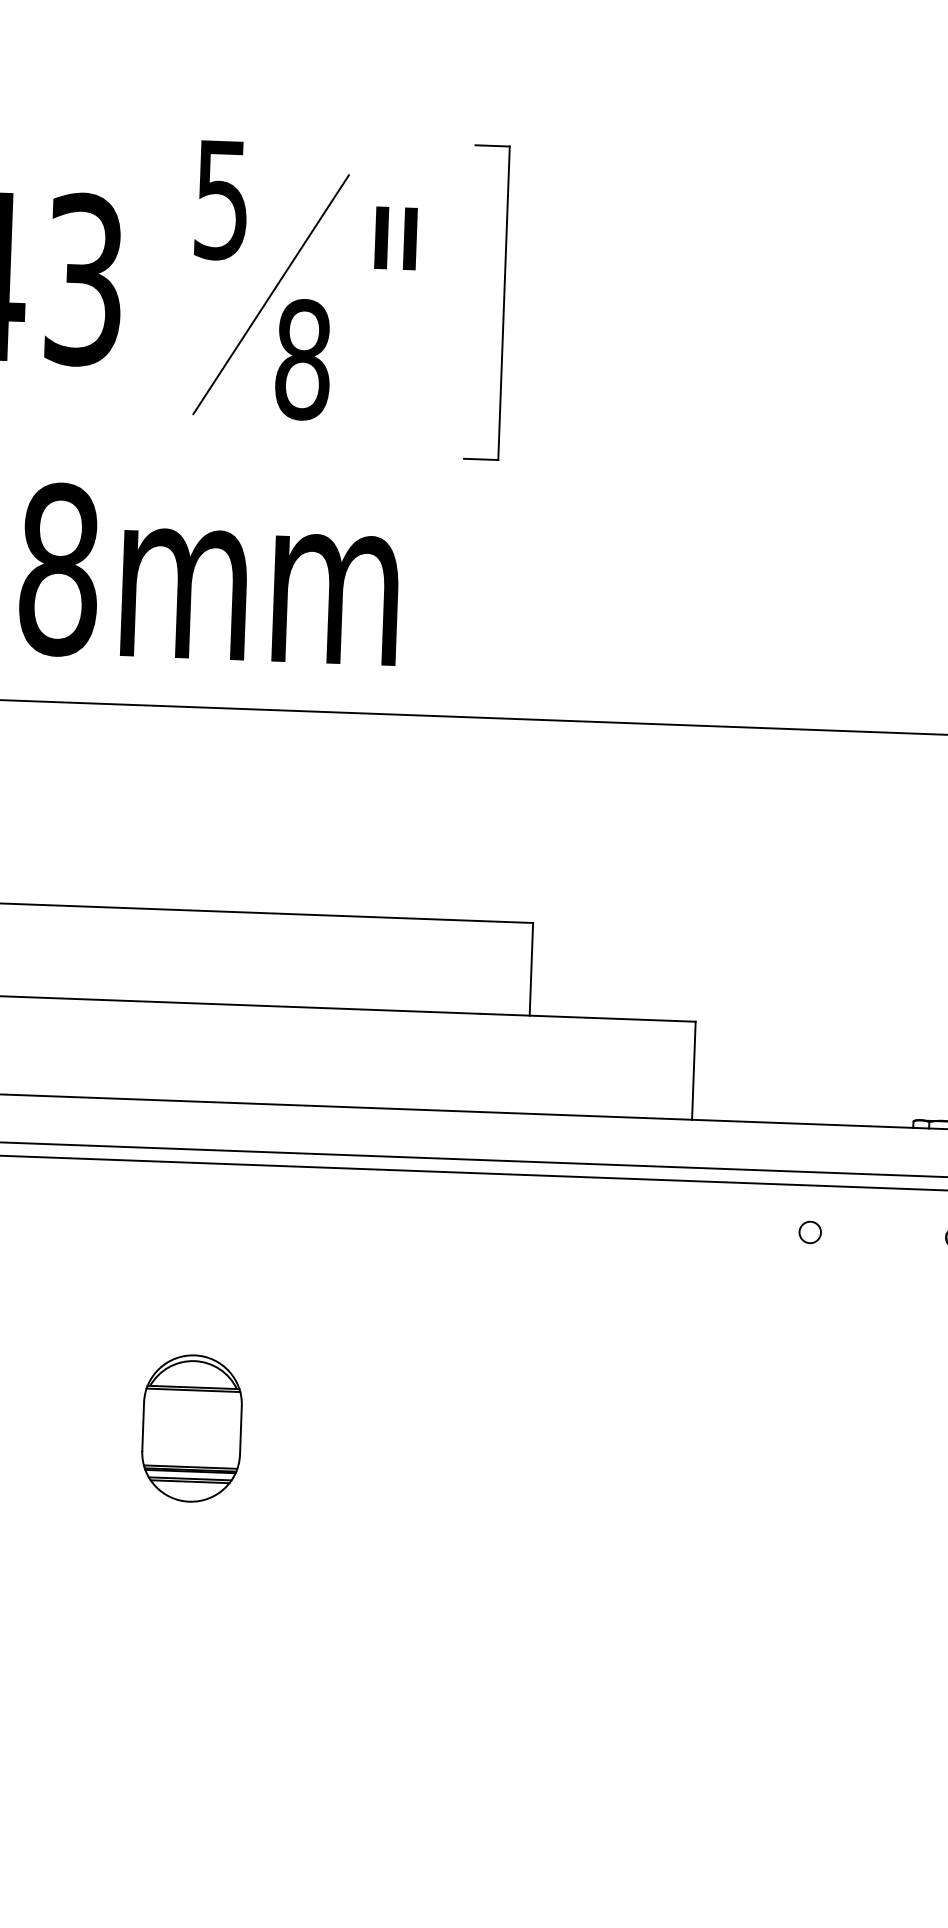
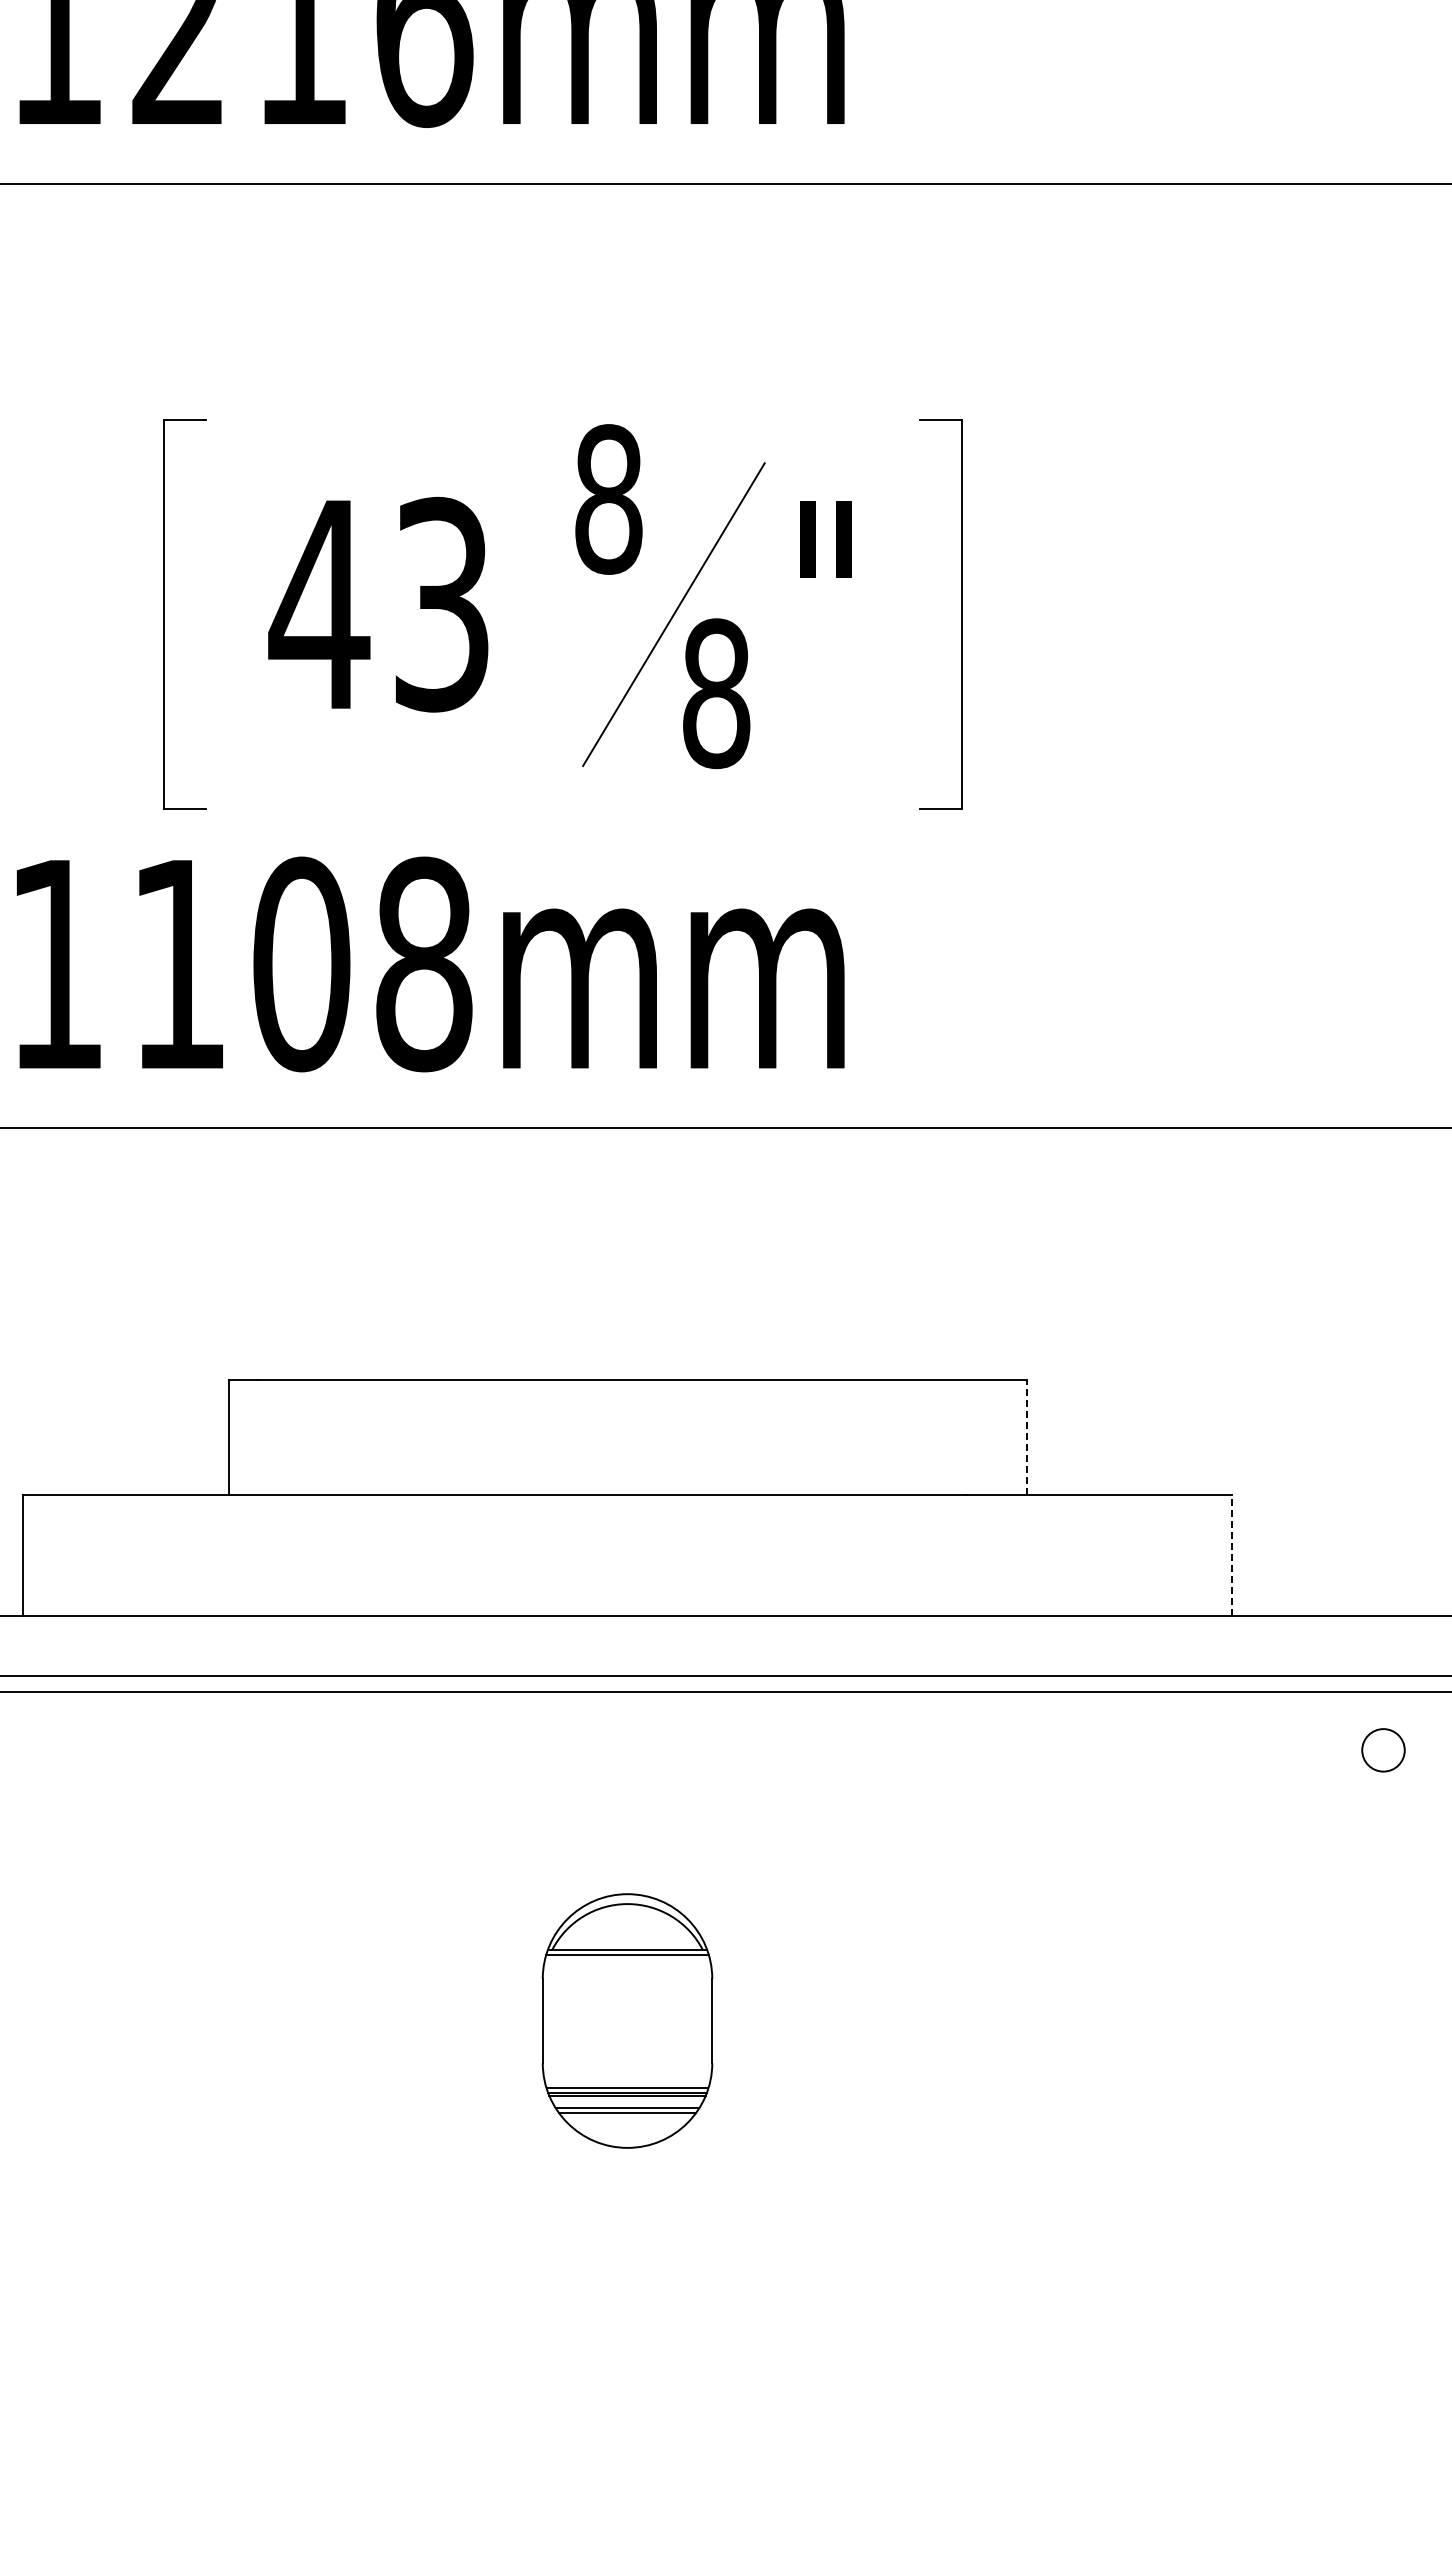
text: (221, 199) -> (608, 499), 5 -> 8
line: (531, 968) -> (1026, 1436), solid -> dashed
line: (694, 1070) -> (1232, 1555), solid -> dashed
circle: (810, 1232) -> (1383, 1750), size x1.6
part: (192, 1428) -> (627, 2020), size x1.4

